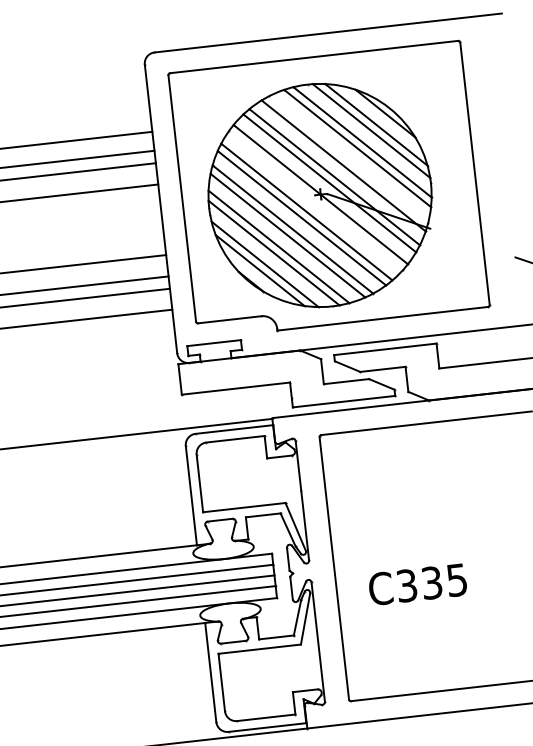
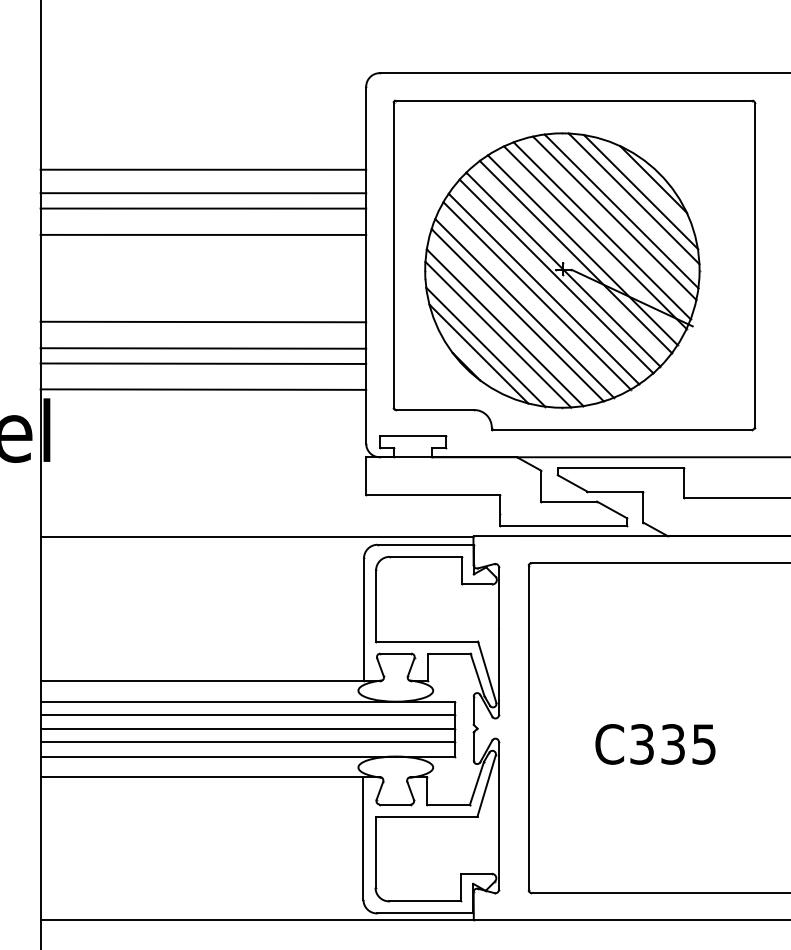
line: (348, 159) -> (601, 230), added
line: (315, 200) -> (556, 276), added
text: (417, 584) -> (655, 744), moved

